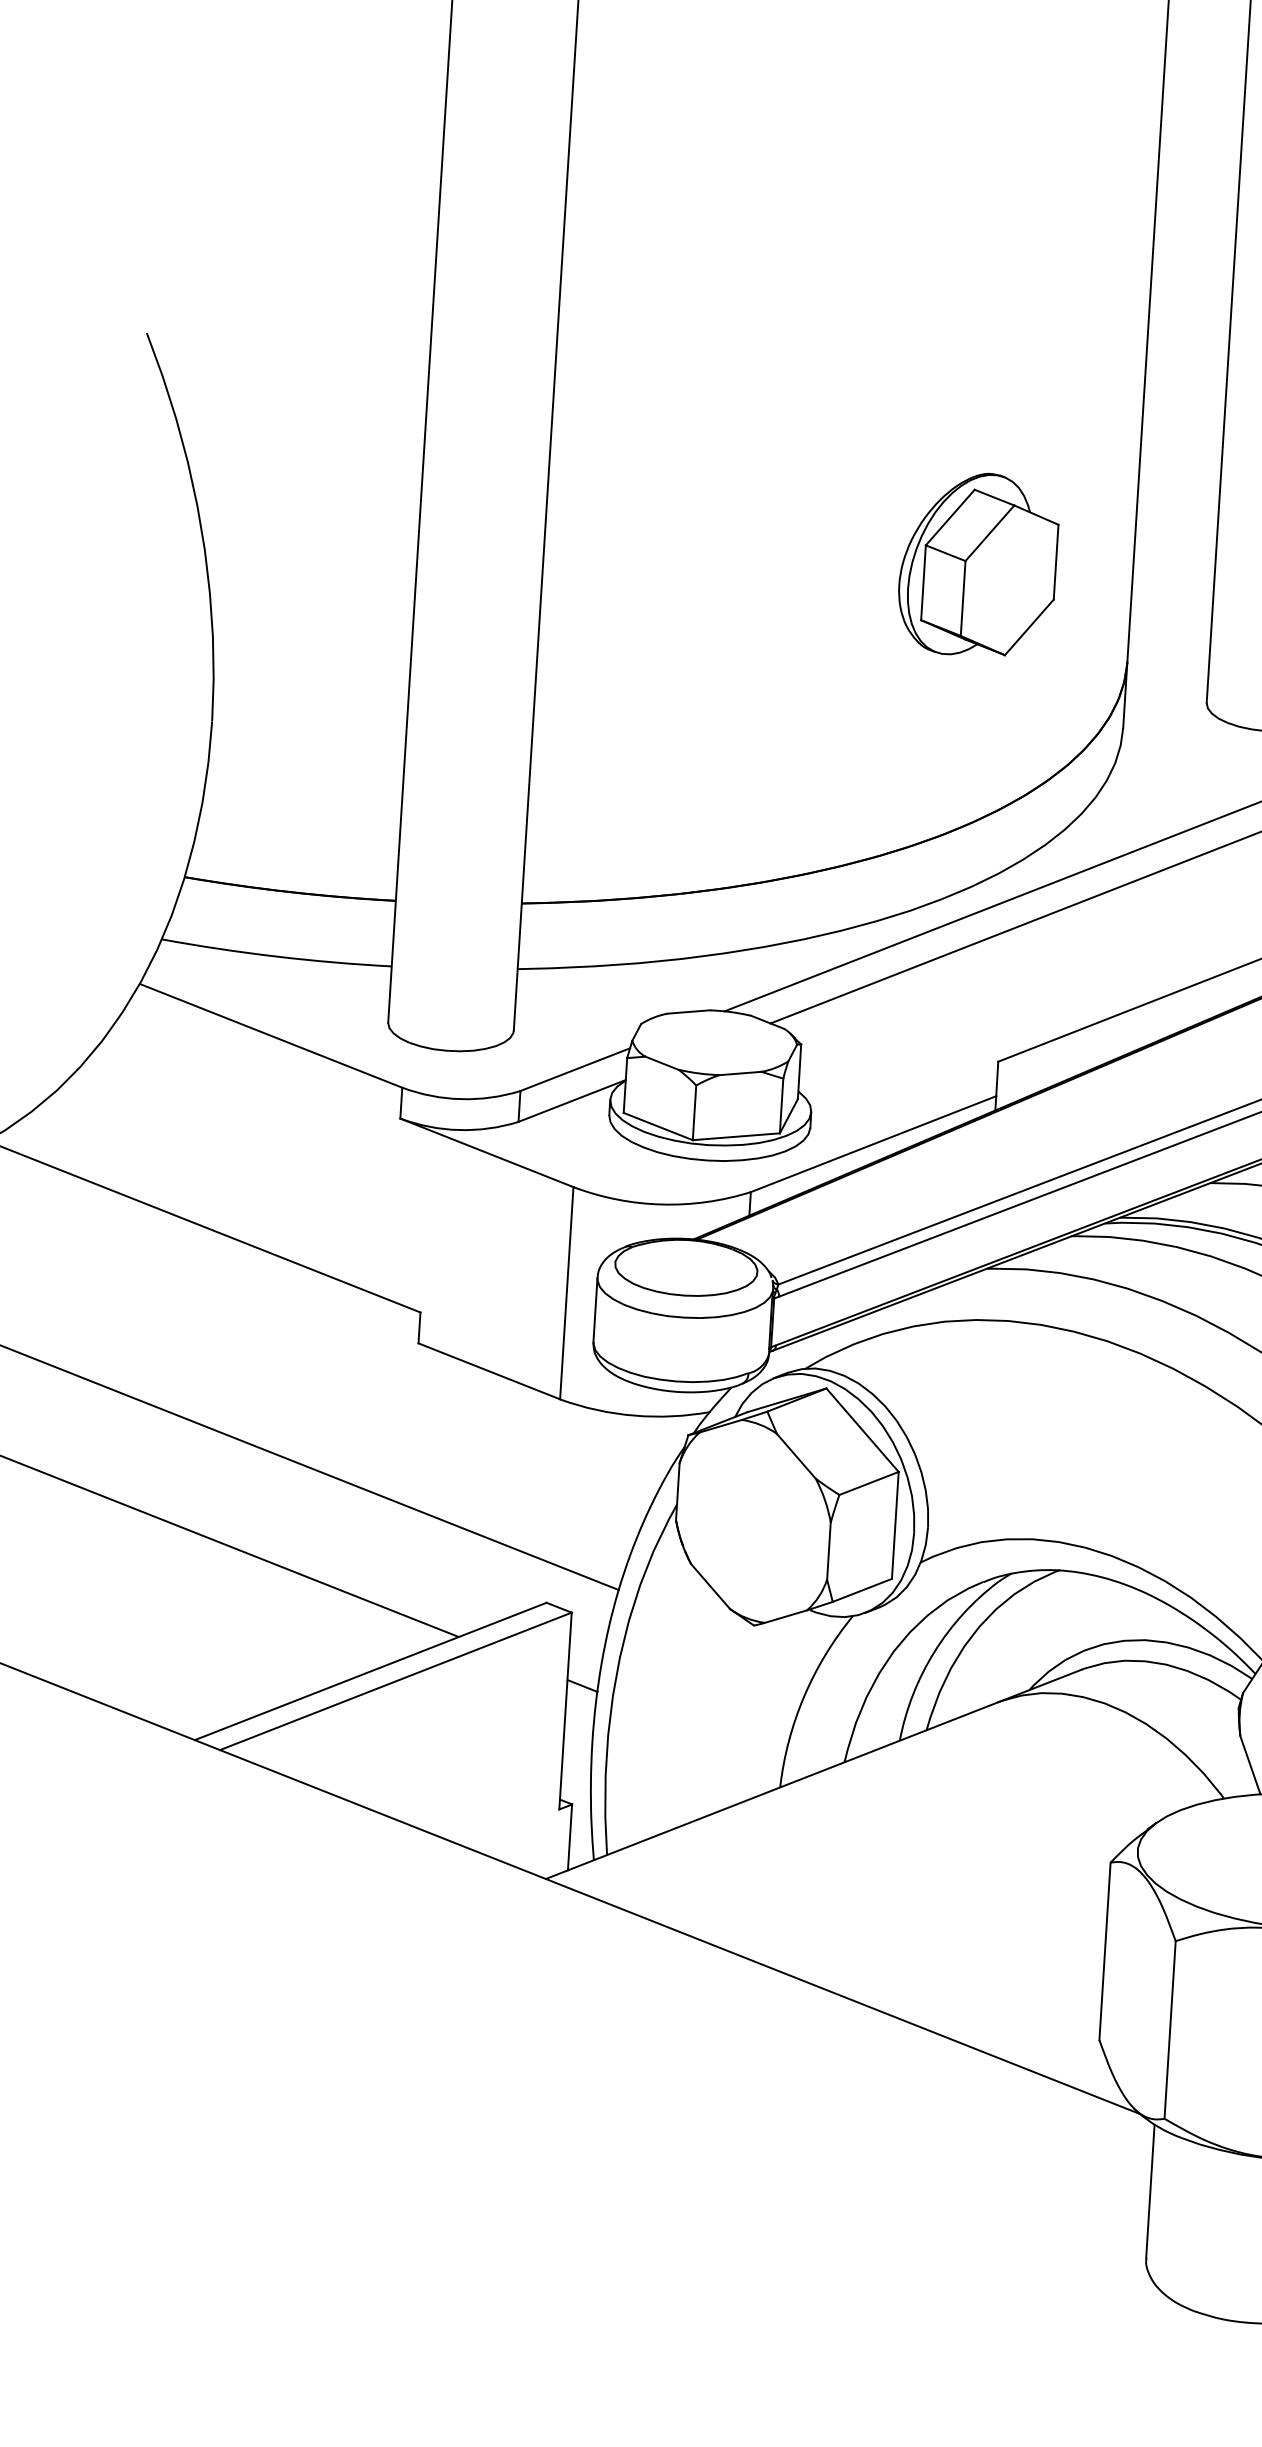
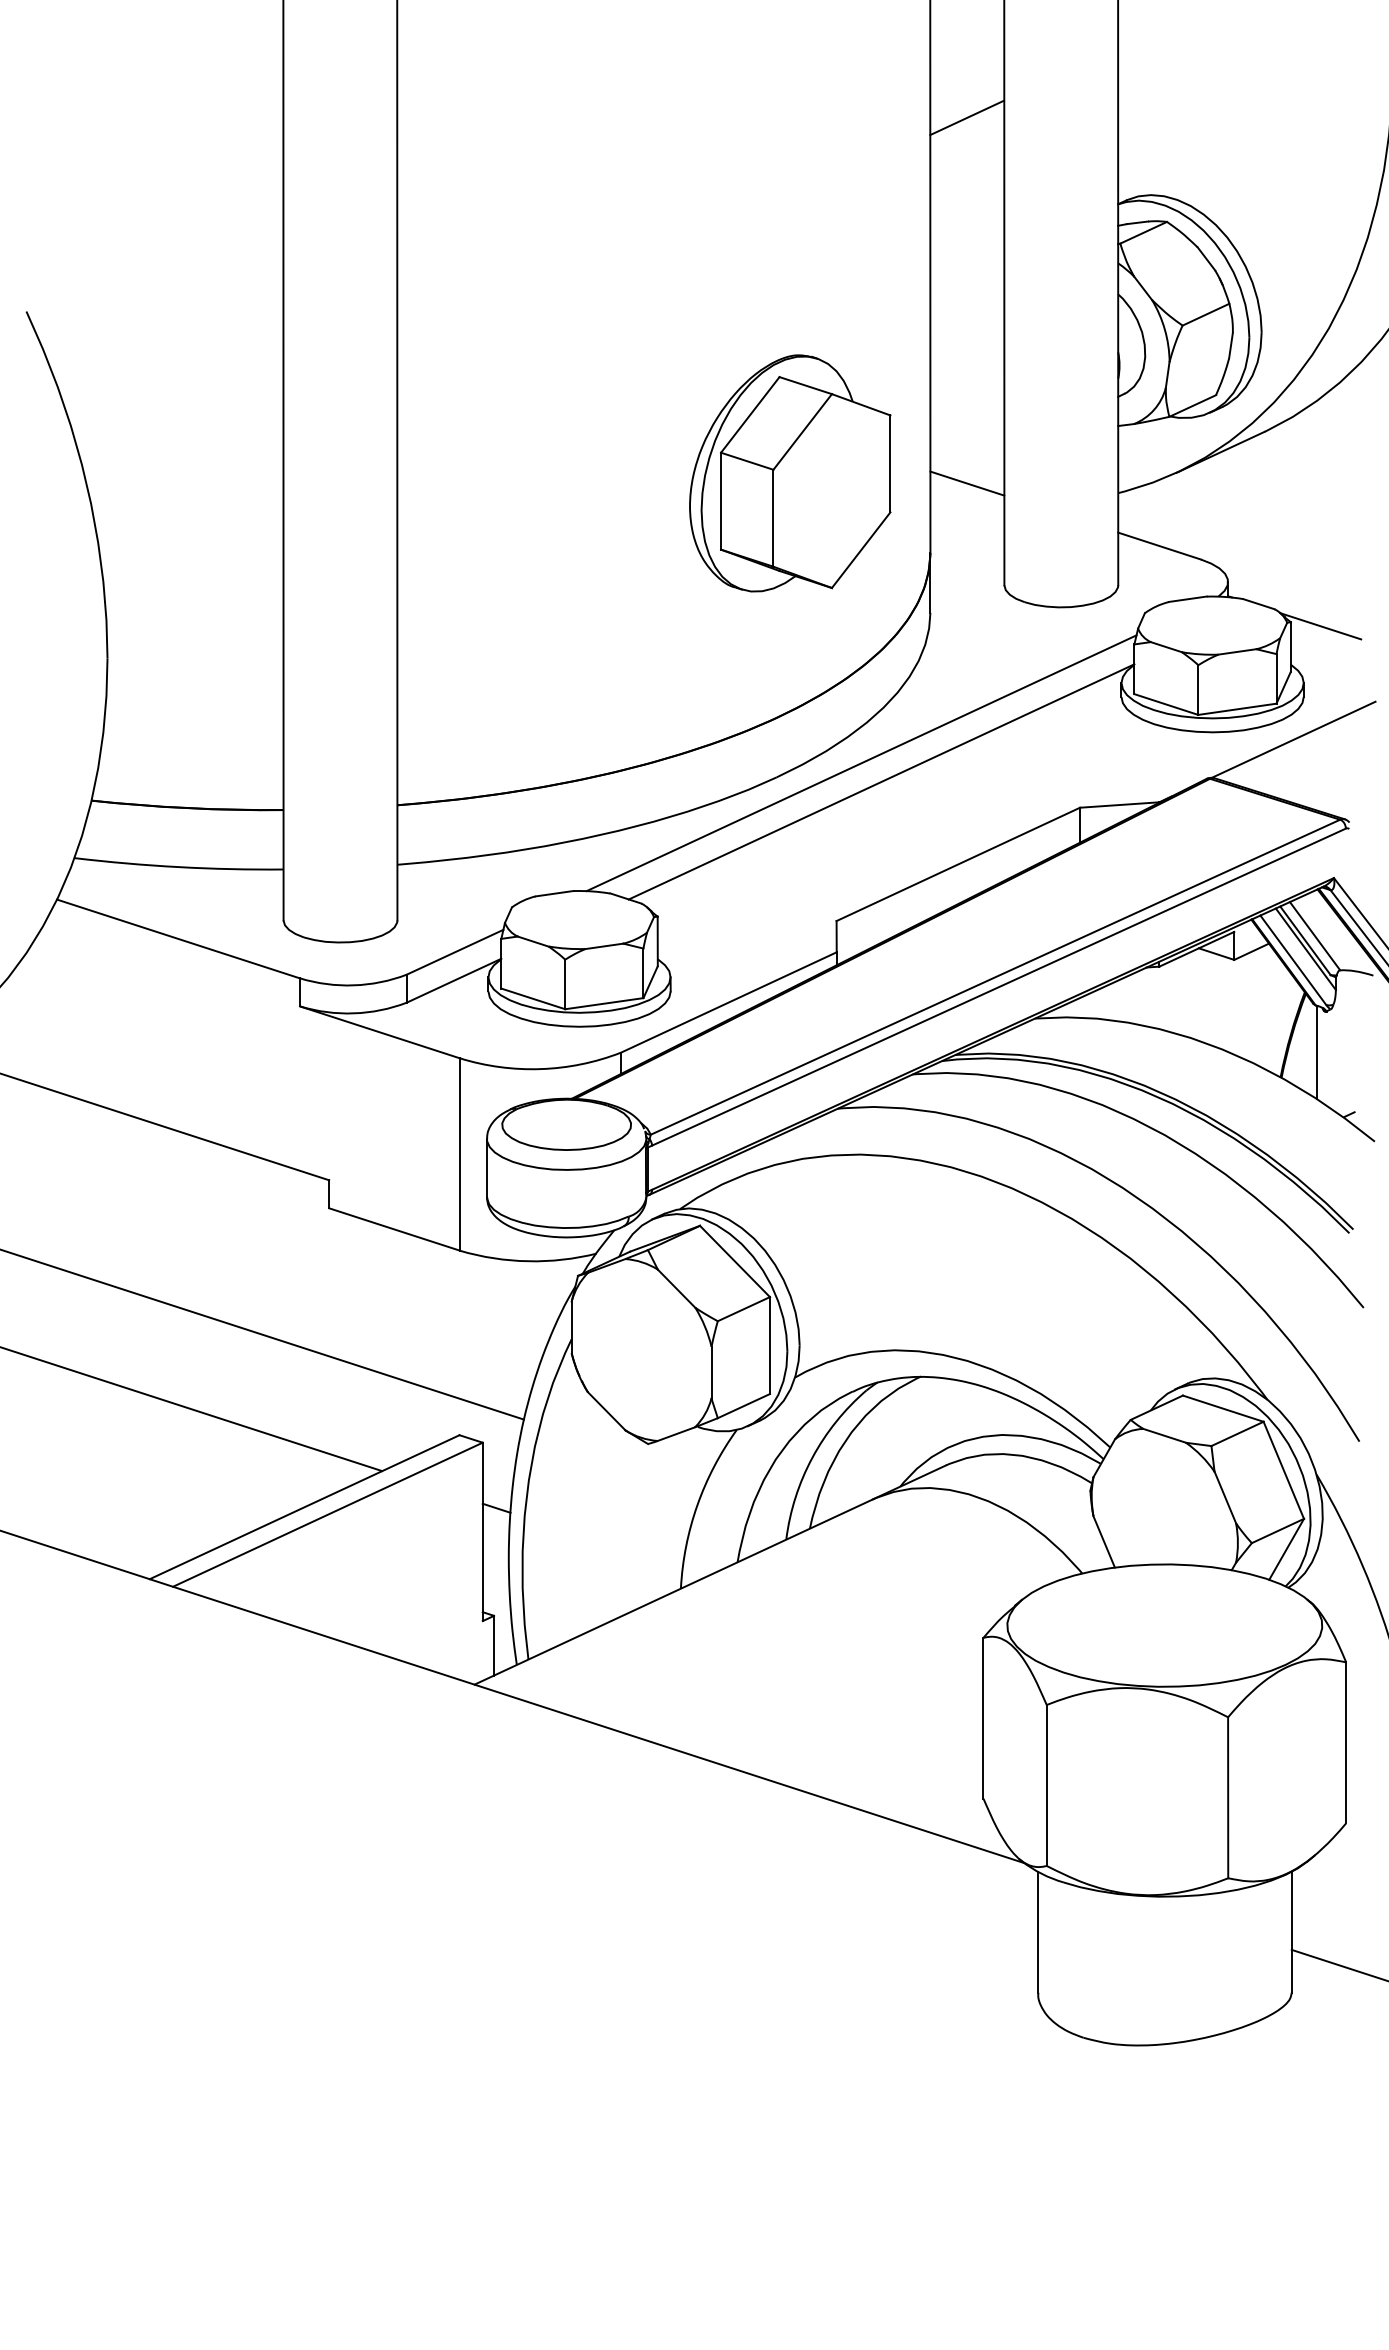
line: (1197, 184) -> (966, 117), added
part: (978, 564) -> (790, 473), size x1.43
line: (1173, 588) -> (967, 483), added

